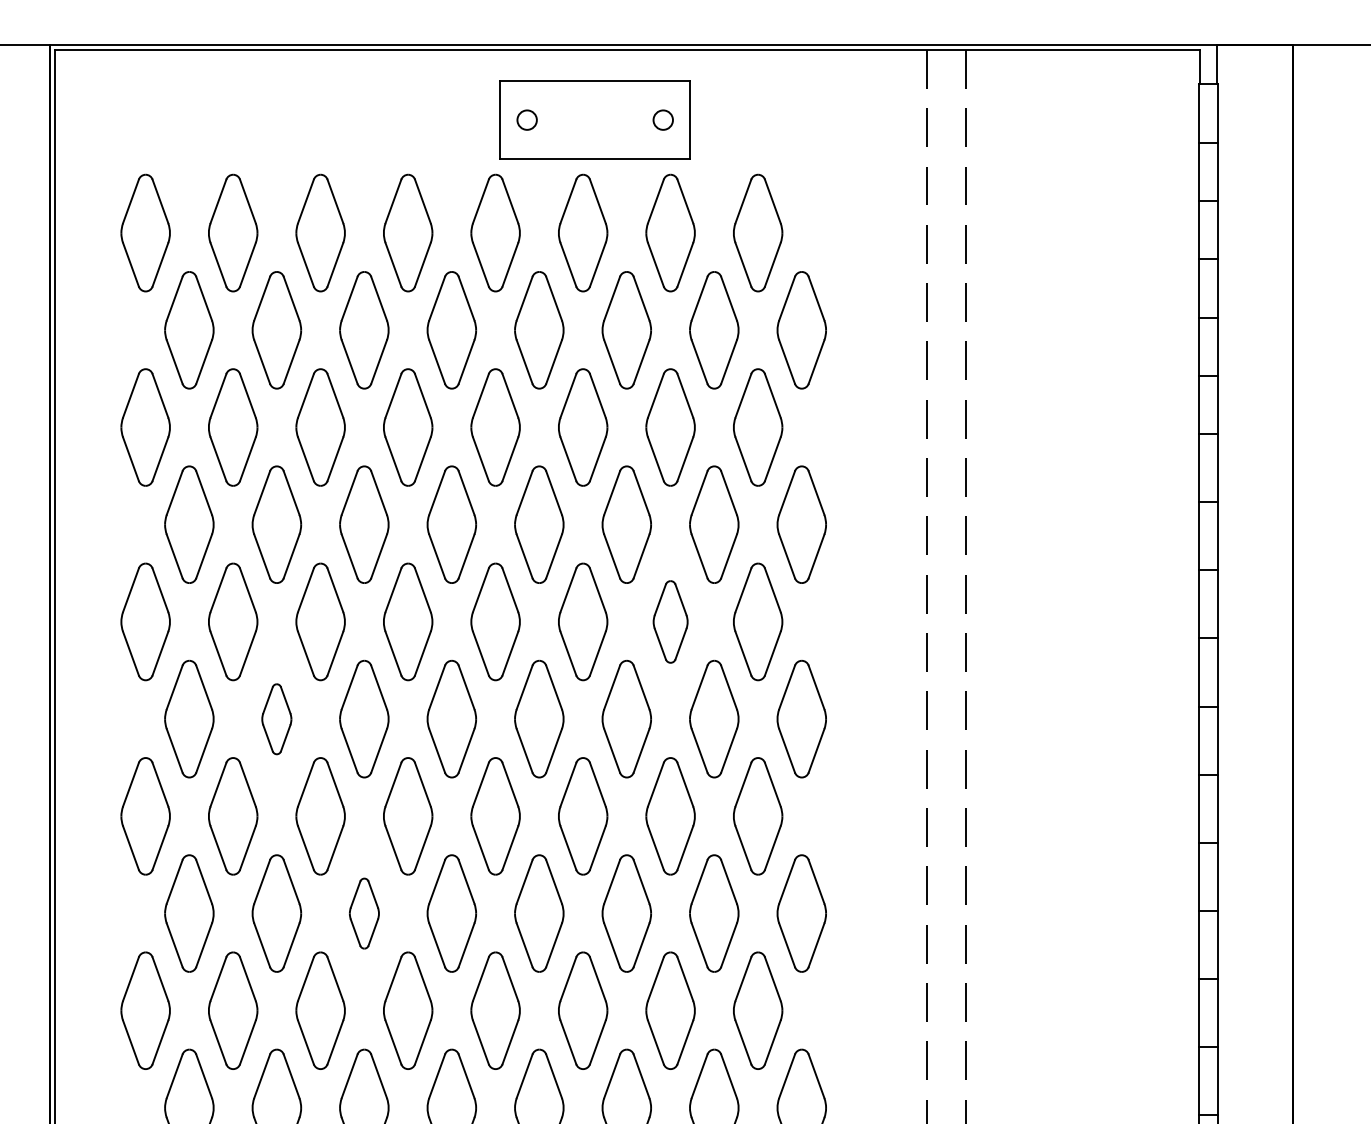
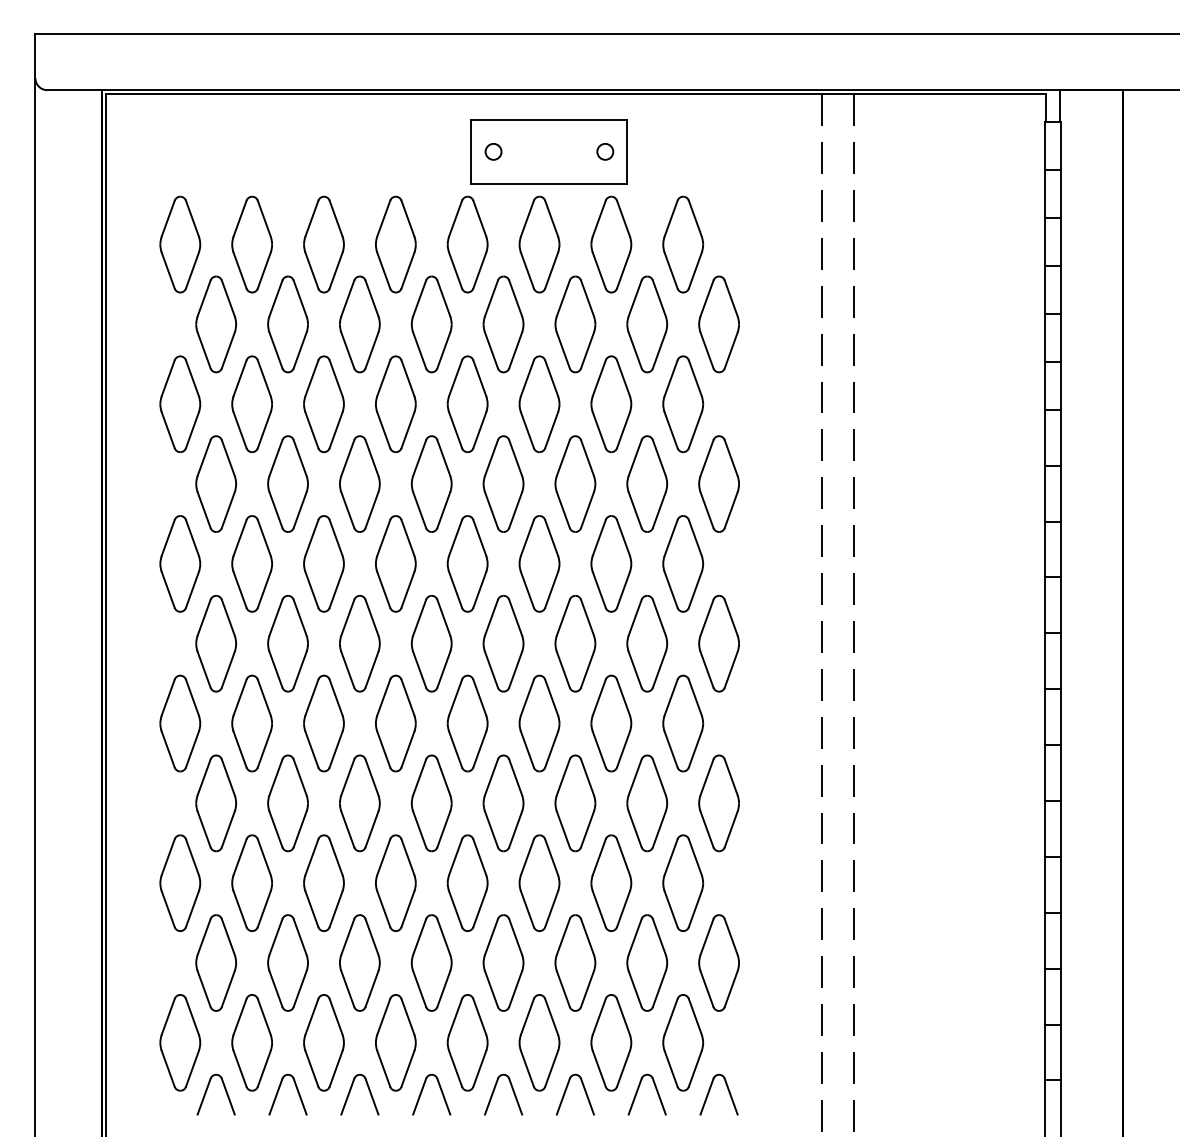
part: (670, 621) -> (611, 563), size x1.43
part: (276, 718) -> (287, 643), size x1.67
part: (363, 913) -> (359, 803), size x1.67

